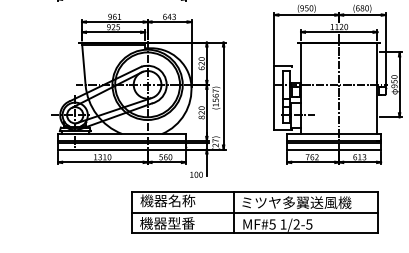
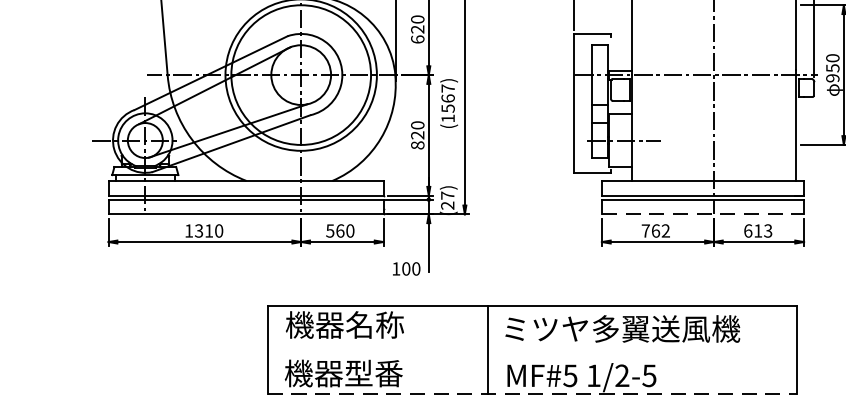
line: (334, 149) -> (703, 214), solid -> dashed
line: (254, 212) -> (531, 350), removed
line: (254, 233) -> (531, 395), solid -> dashed

